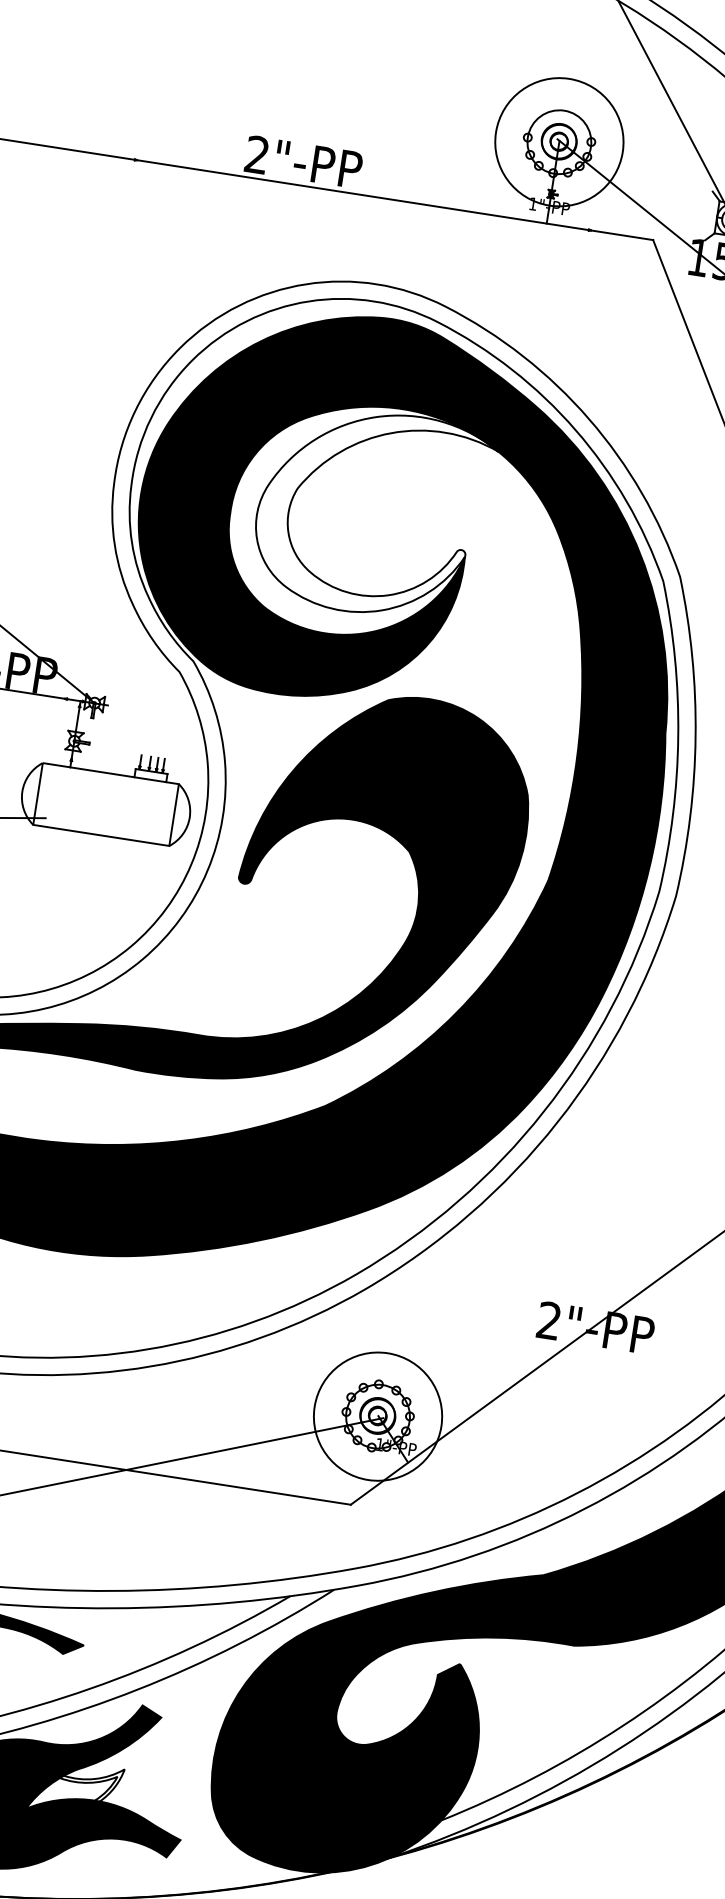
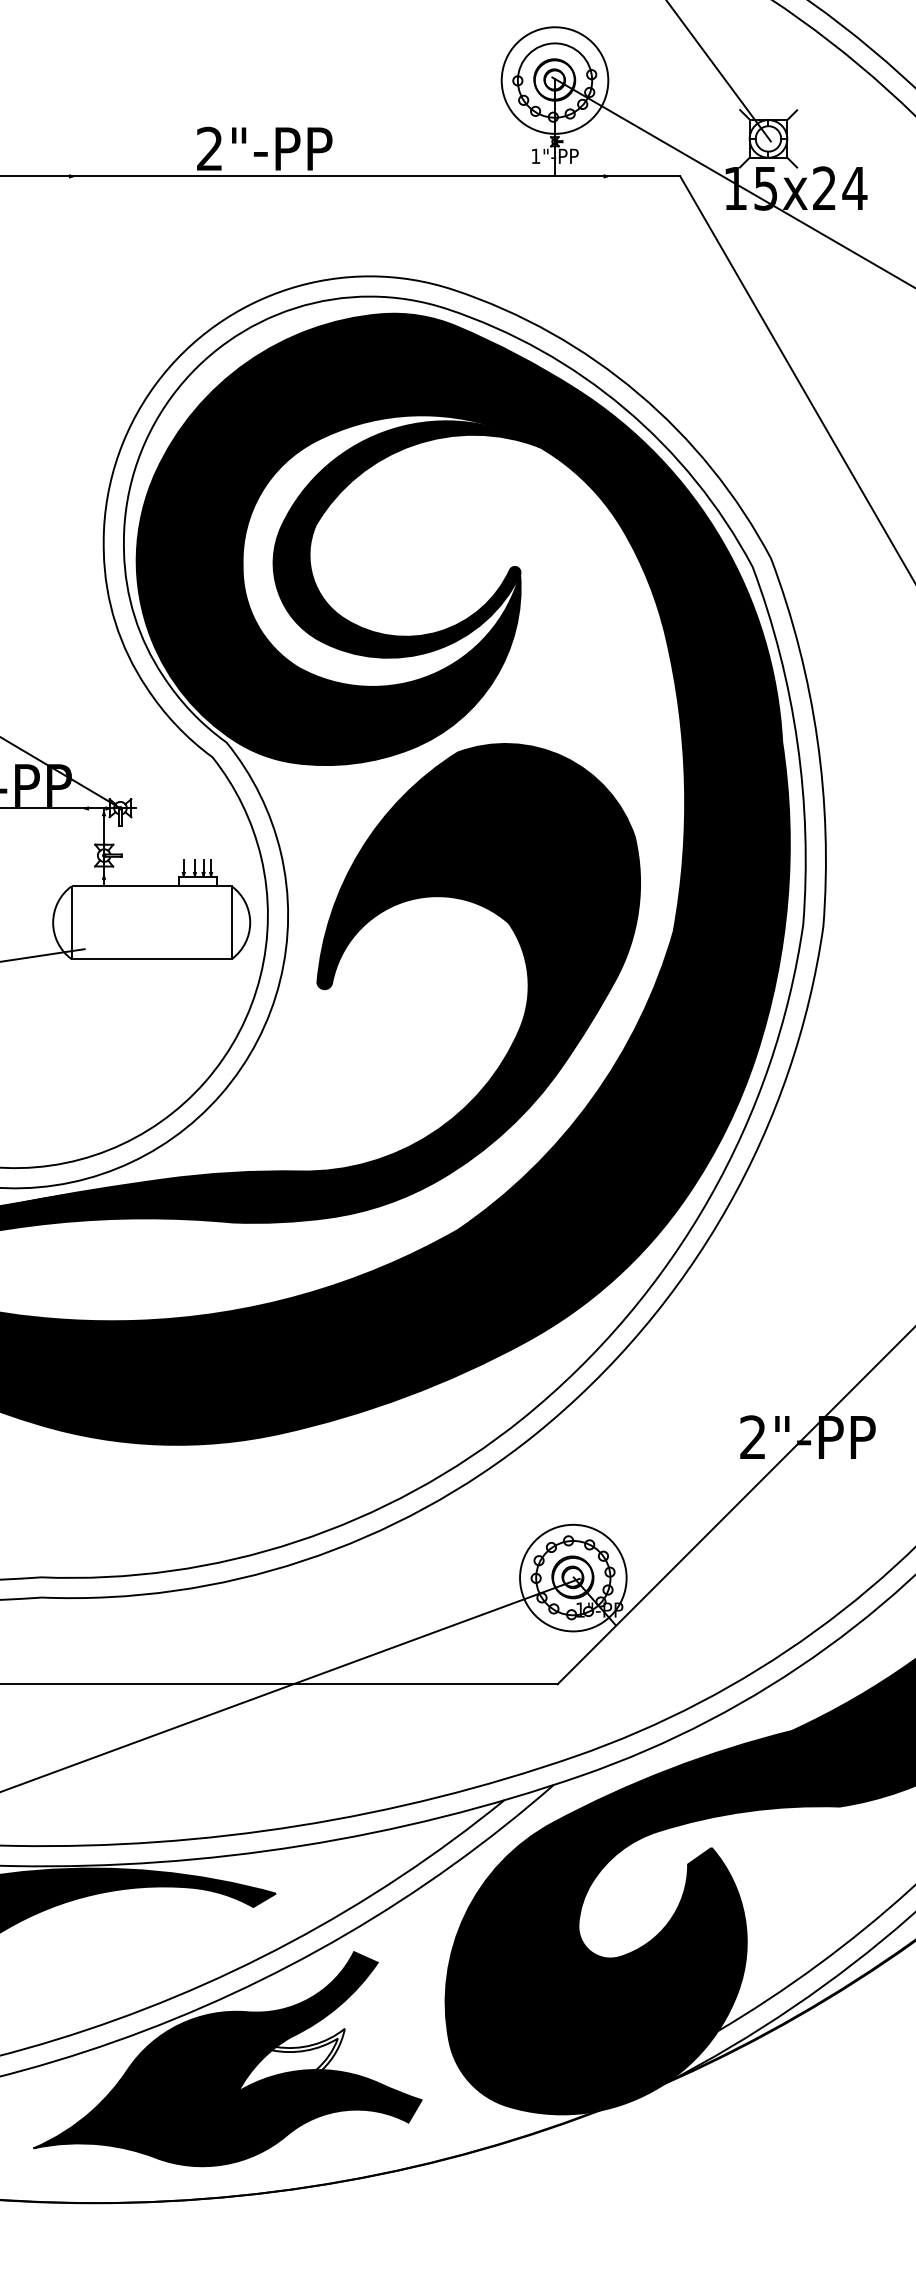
circle: (558, 142) -> (554, 80), size x0.71
fill: (372, 512) -> (406, 539), added
circle: (378, 1416) -> (573, 1577), size x0.71

